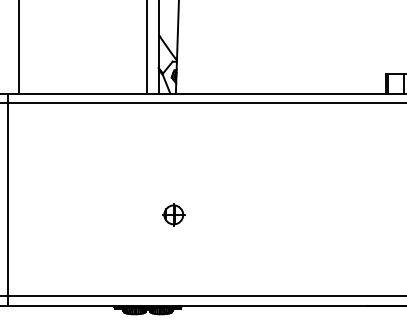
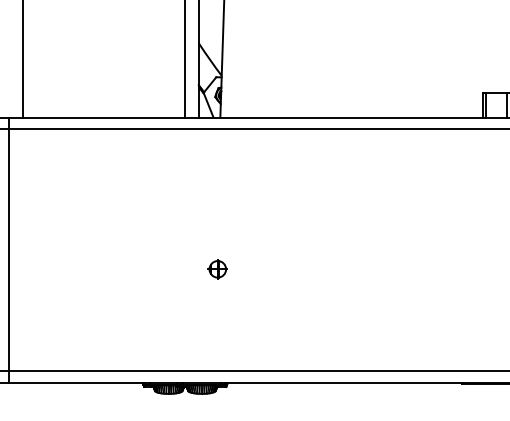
part: (173, 214) -> (217, 268), size x0.7

